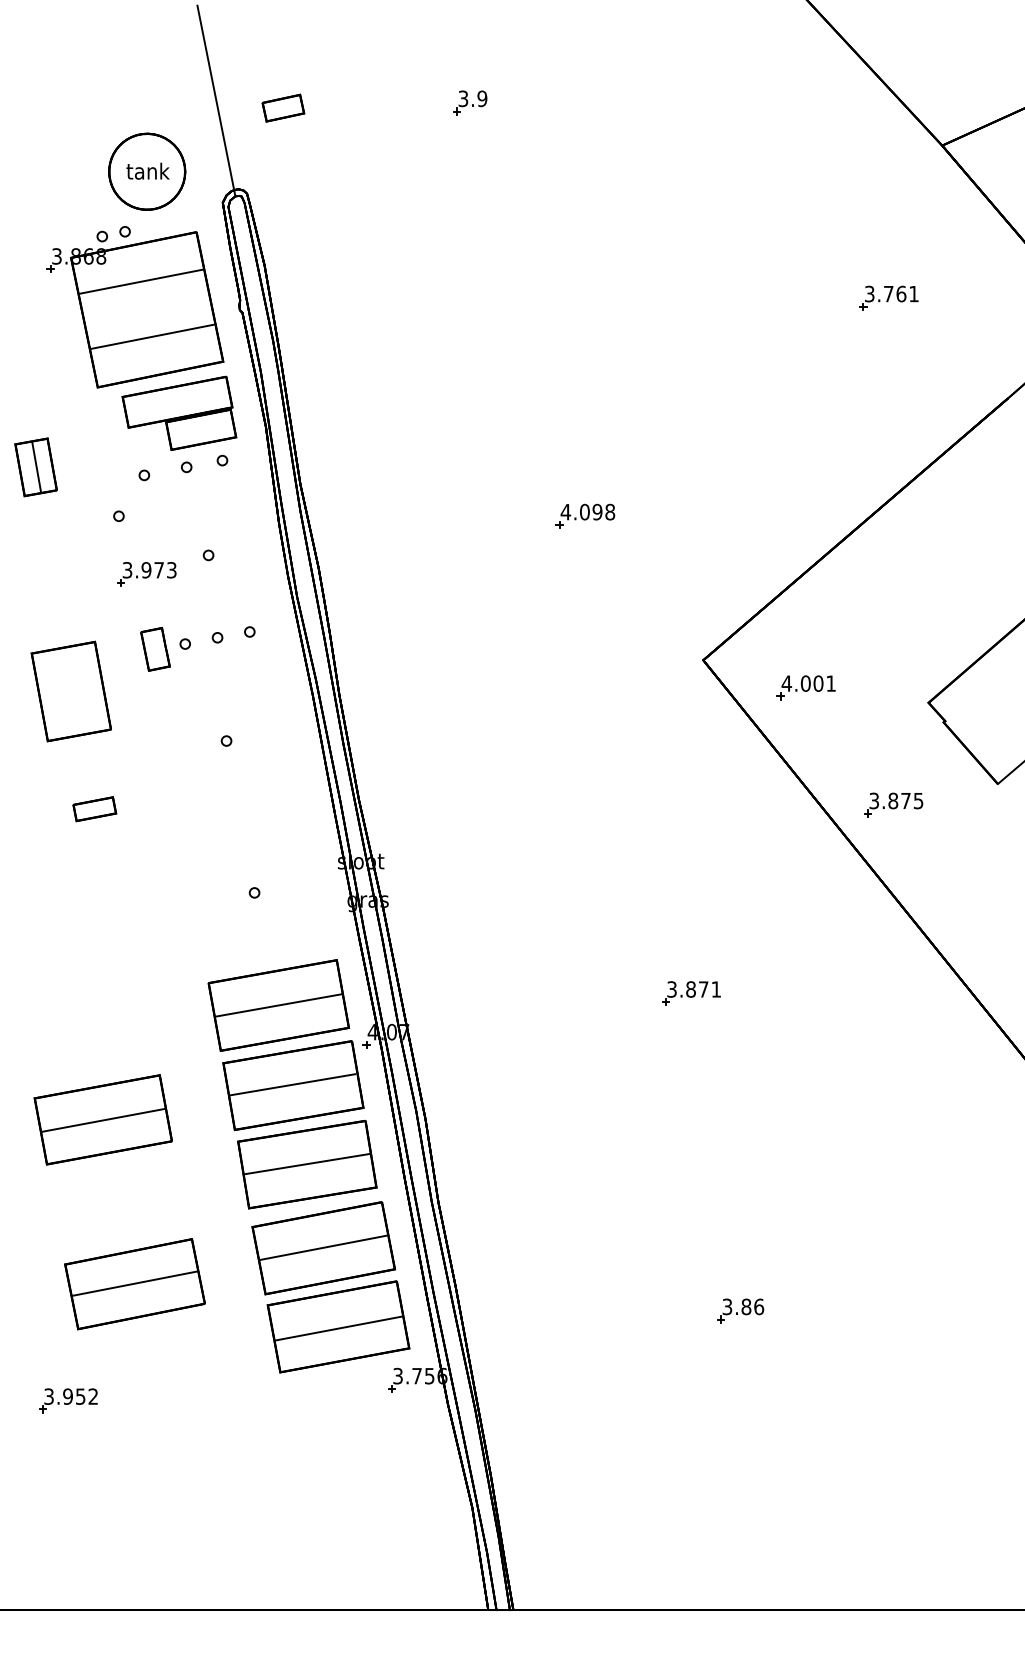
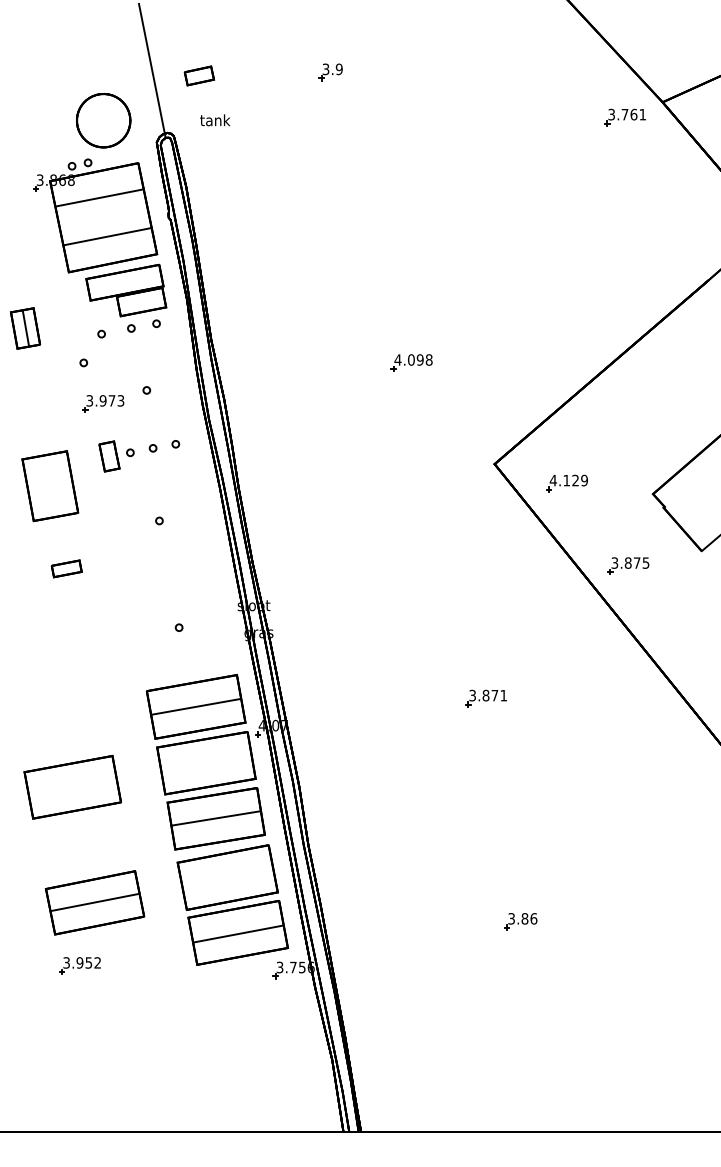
text: (148, 171) -> (215, 120), moved
part: (887, 298) -> (624, 117), moved
text: (818, 683) -> (575, 480), 4.001 -> 4.129
line: (292, 1084) -> (205, 762), removed
line: (102, 1120) -> (72, 787), removed
line: (321, 1246) -> (226, 876), removed
part: (67, 1400) -> (79, 965), moved

